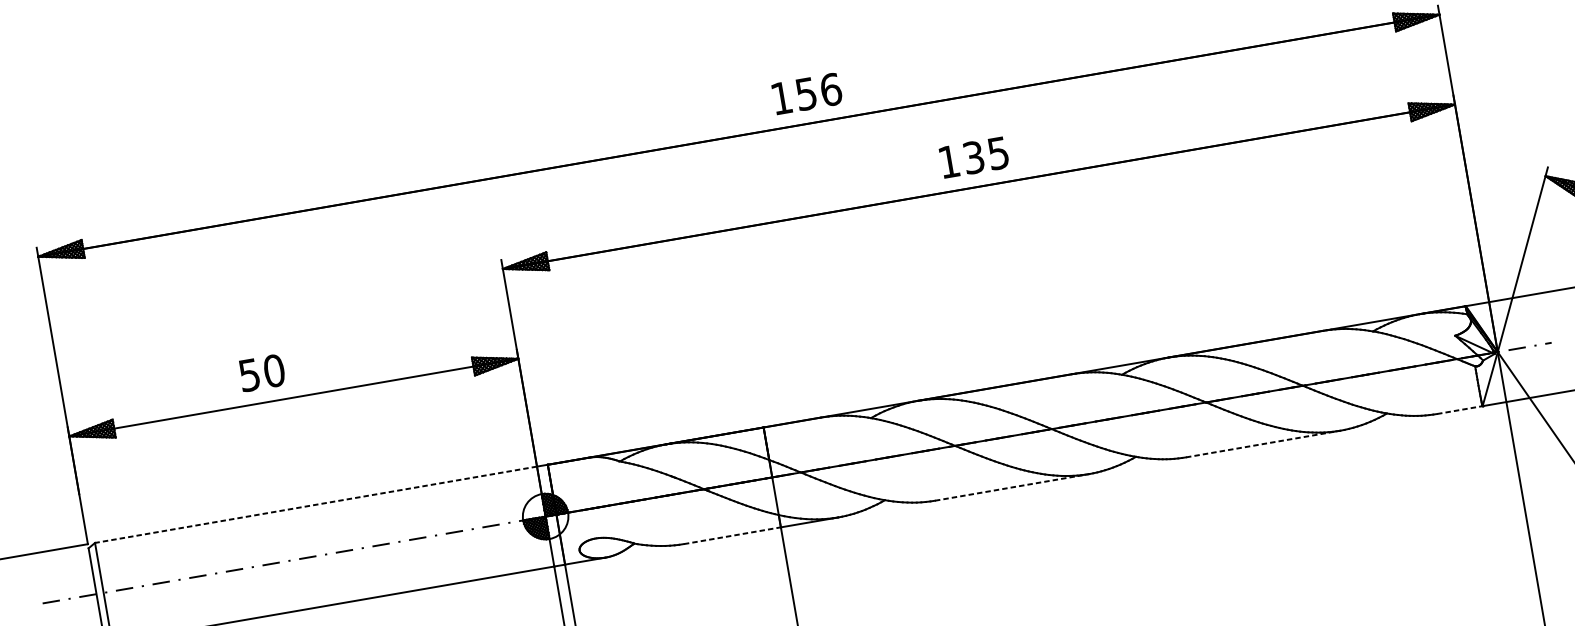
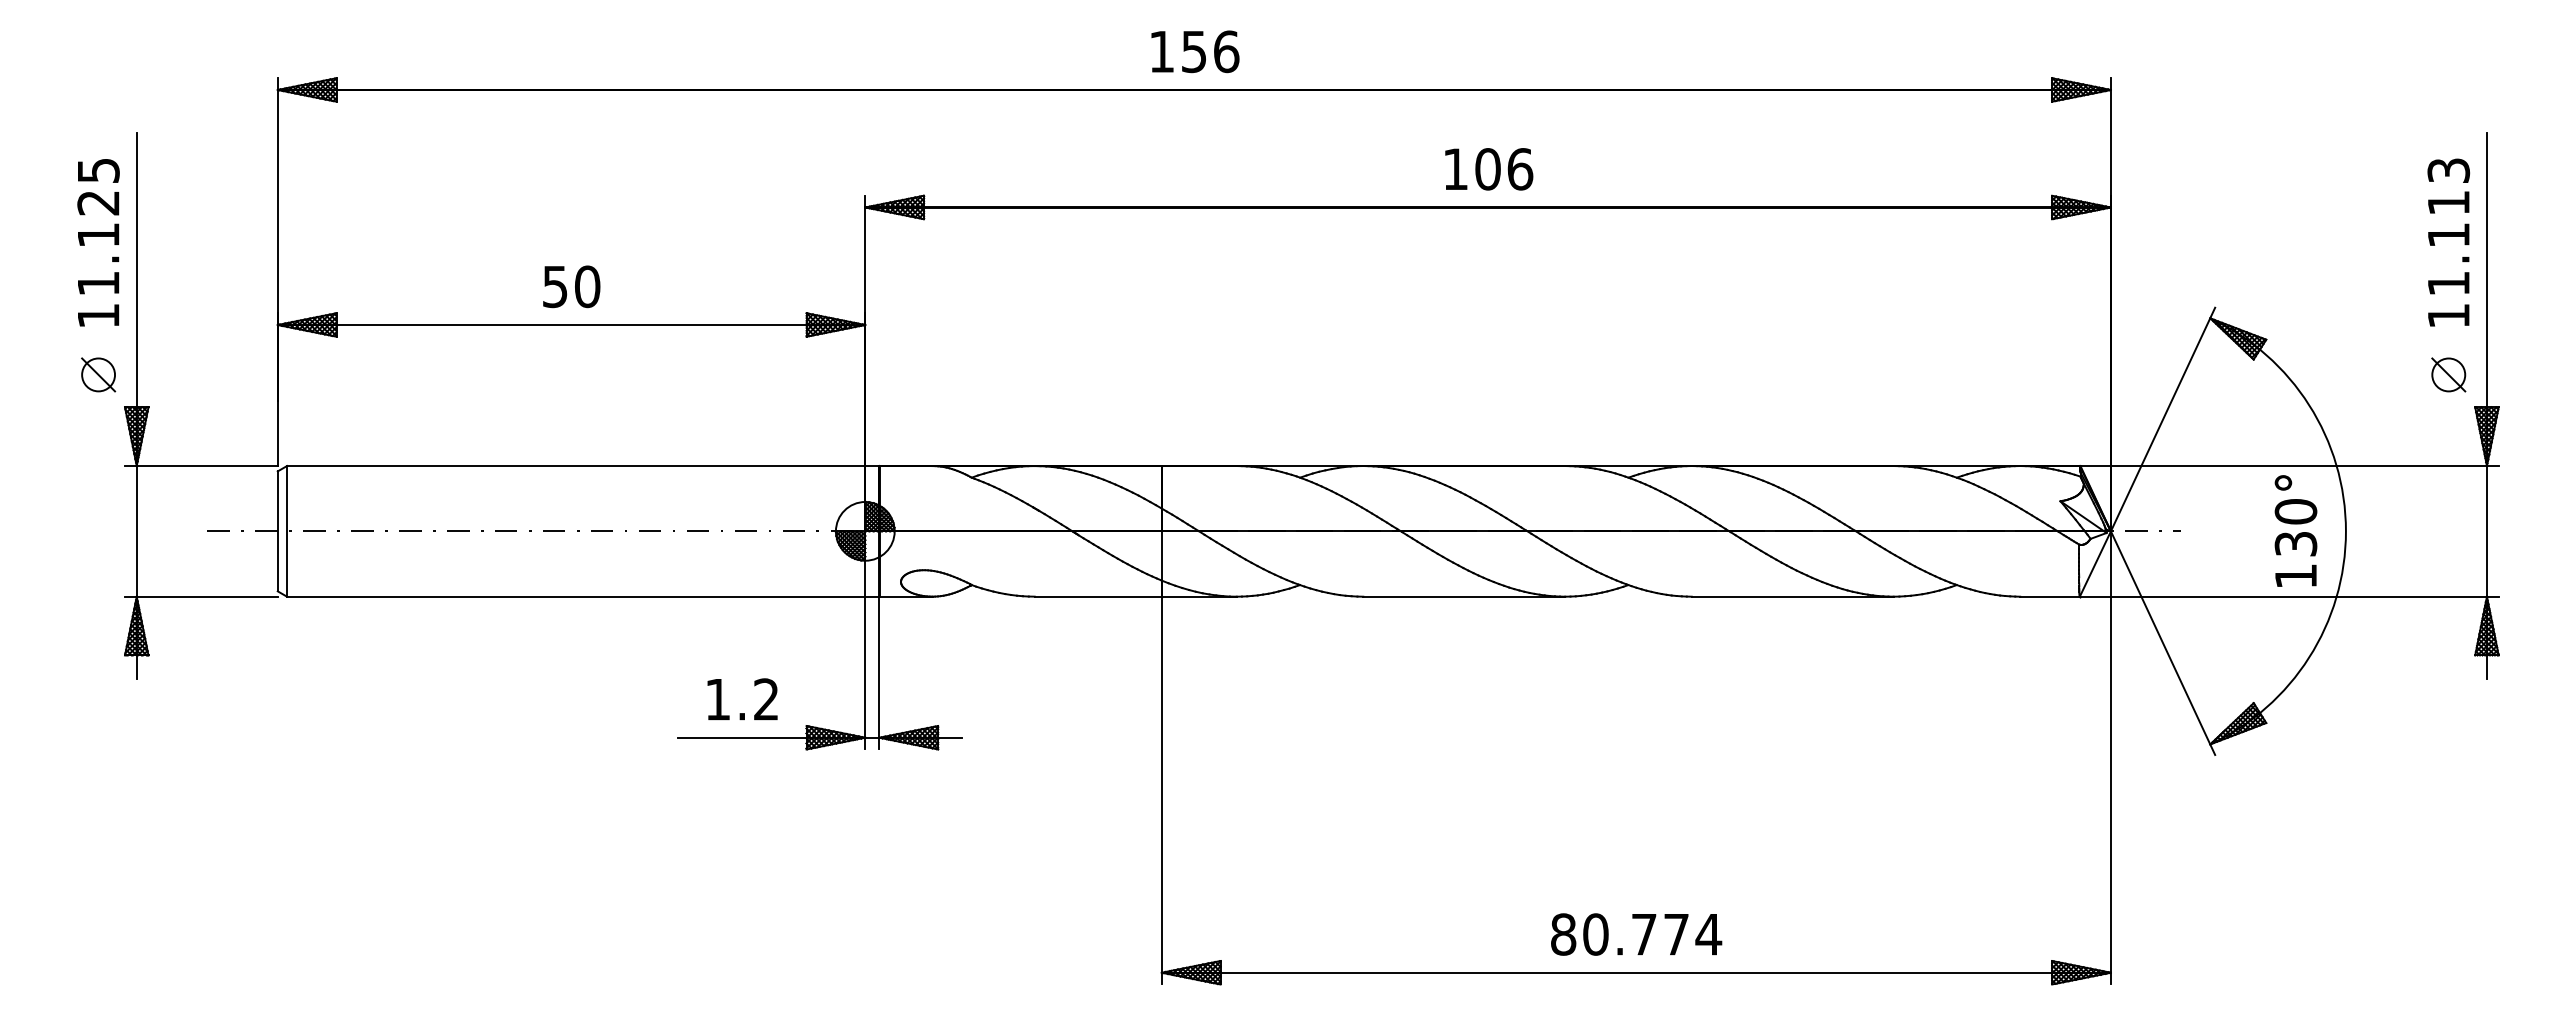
text: (807, 93) -> (1195, 51), moved
text: (986, 155) -> (1504, 169), 135 -> 106
text: (261, 372) -> (571, 286), moved
line: (1460, 409) -> (2050, 596), dashed -> solid
line: (1262, 443) -> (1792, 596), dashed -> solid
line: (1012, 487) -> (1464, 596), dashed -> solid
line: (315, 505) -> (575, 466), dashed -> solid
line: (732, 535) -> (1098, 596), dashed -> solid

